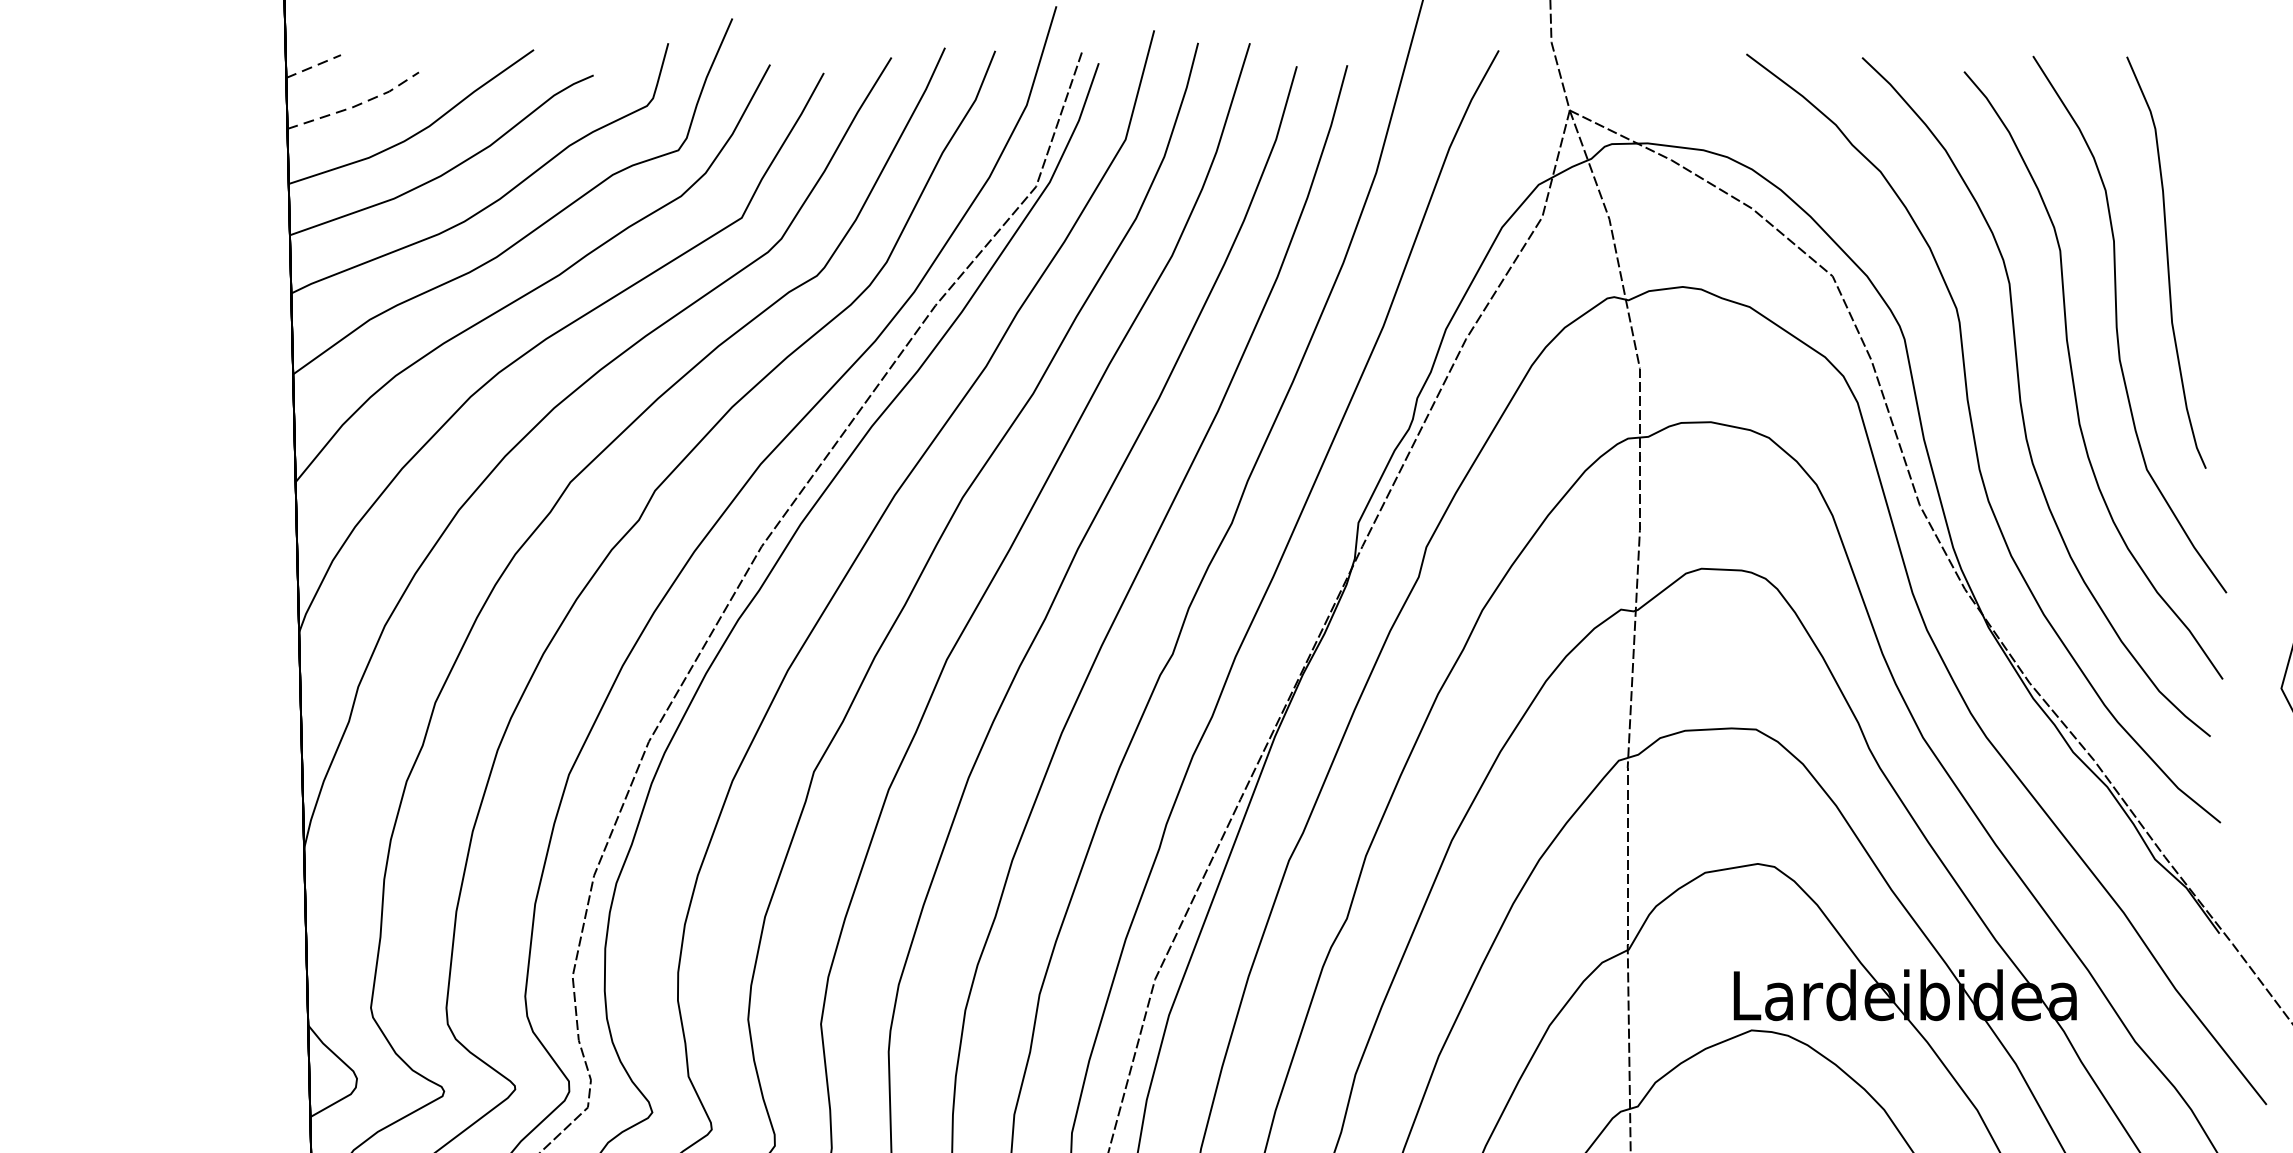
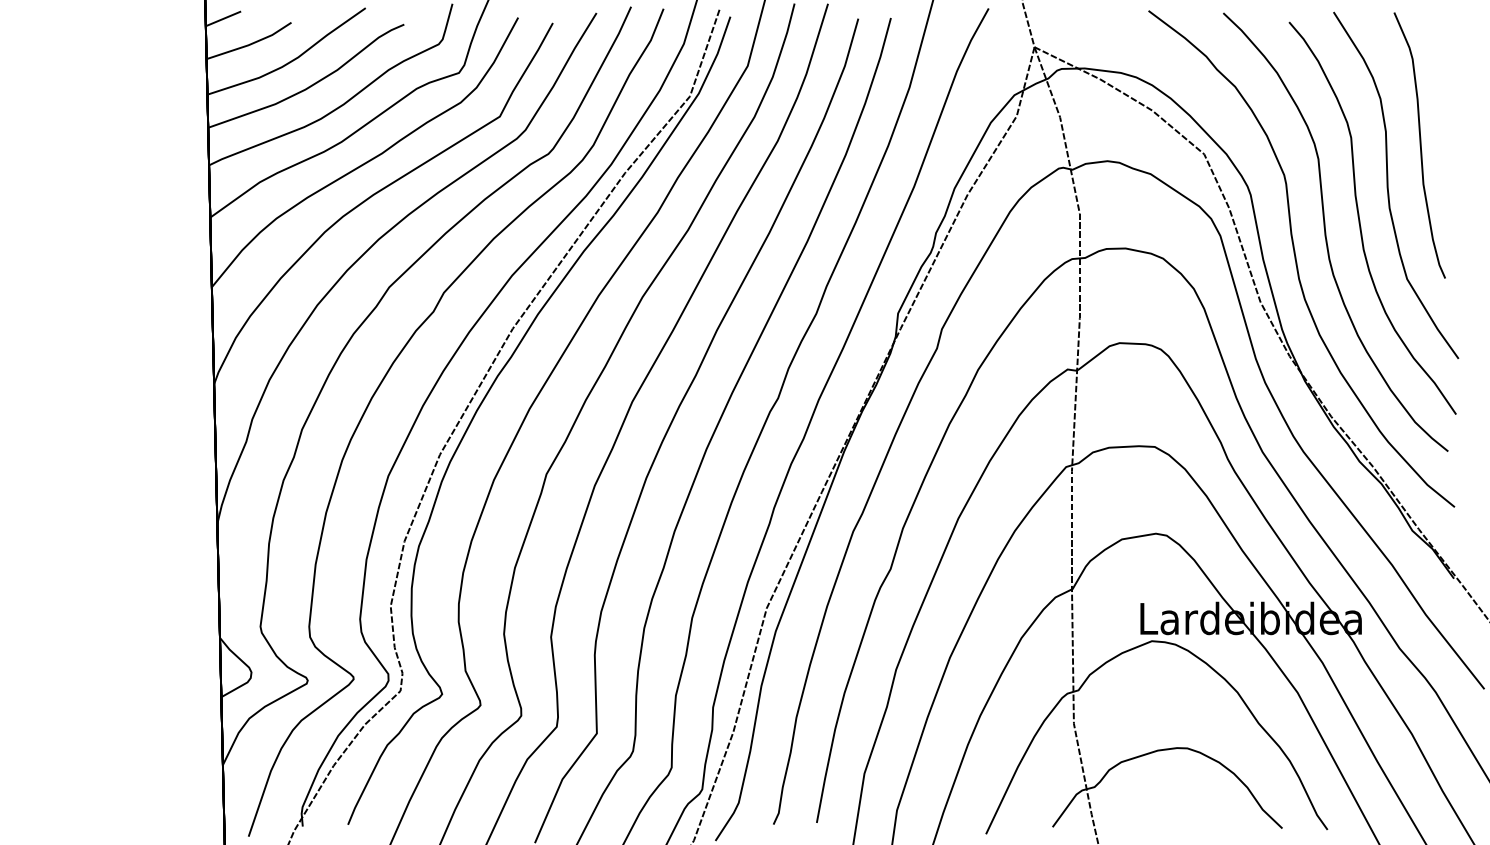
line: (313, 65) -> (223, 18), dashed -> solid
line: (355, 106) -> (250, 44), dashed -> solid

